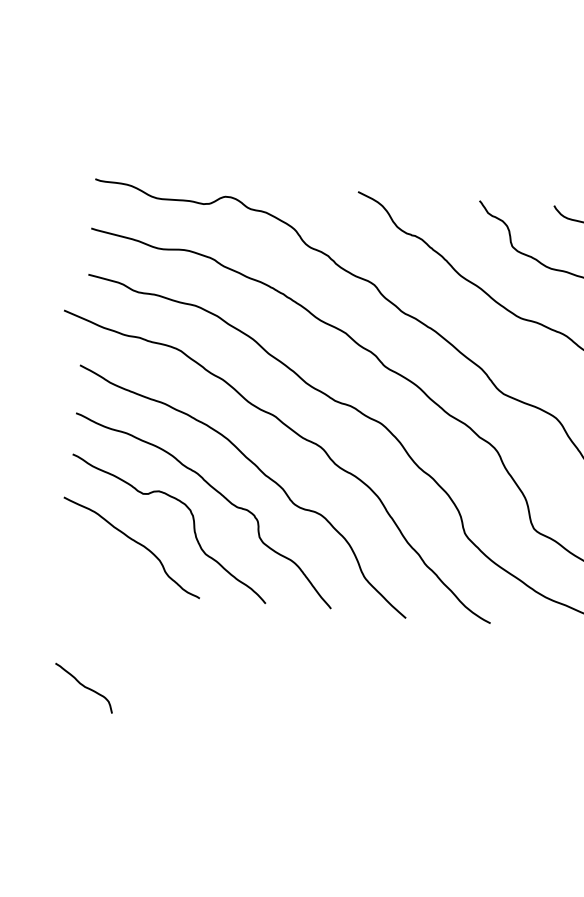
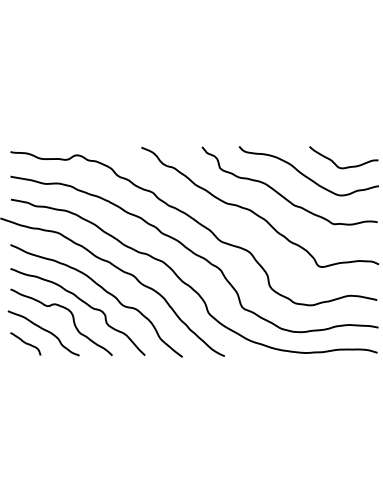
curve: (83, 687) -> (25, 343), moved

